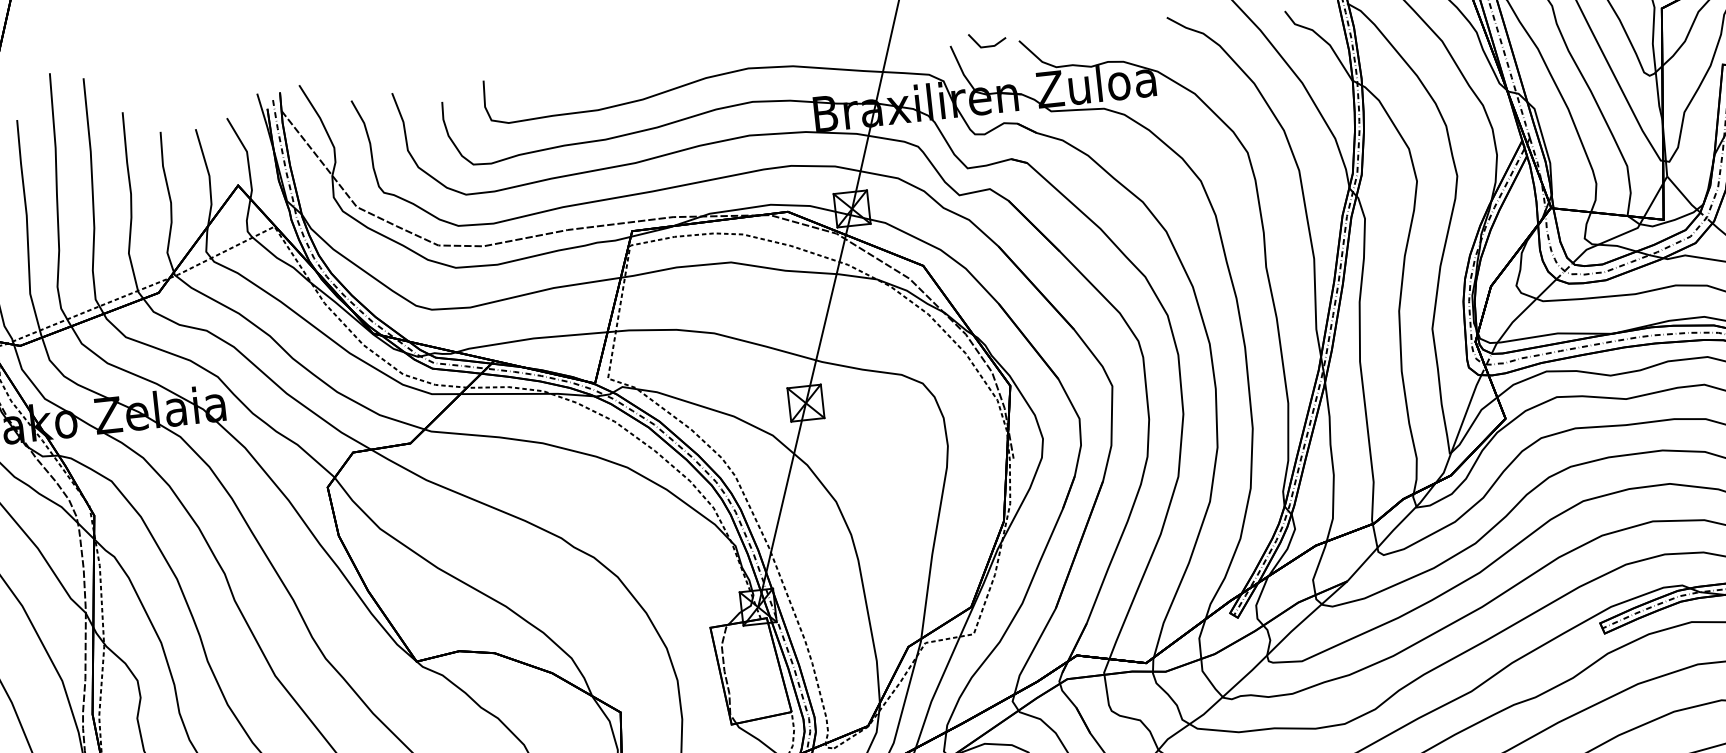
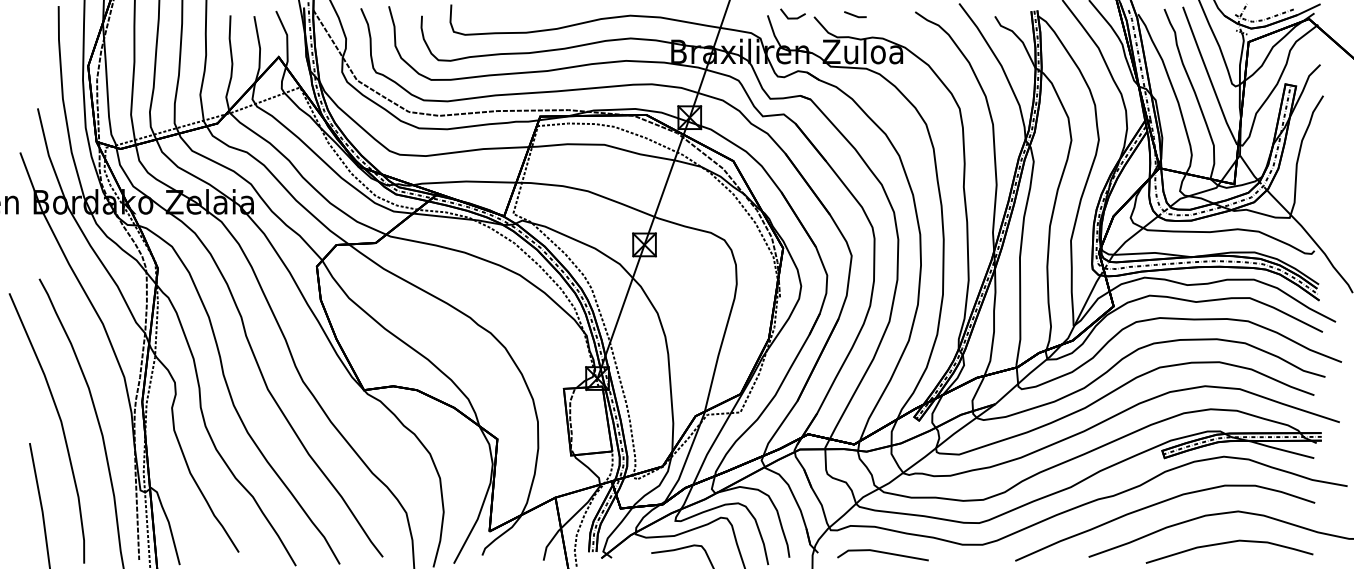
line: (1077, 30) -> (854, 14), added

